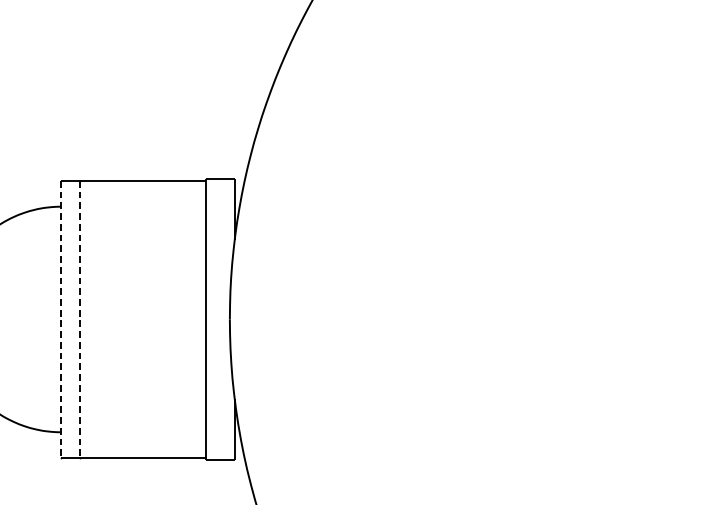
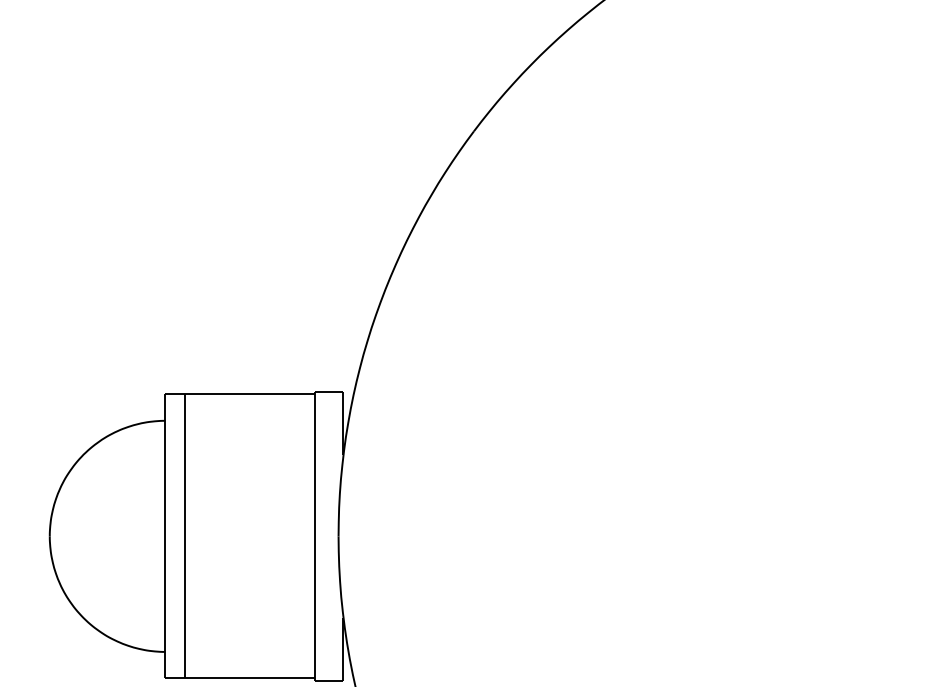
line: (60, 319) -> (165, 536), dashed -> solid
line: (79, 319) -> (184, 536), dashed -> solid

